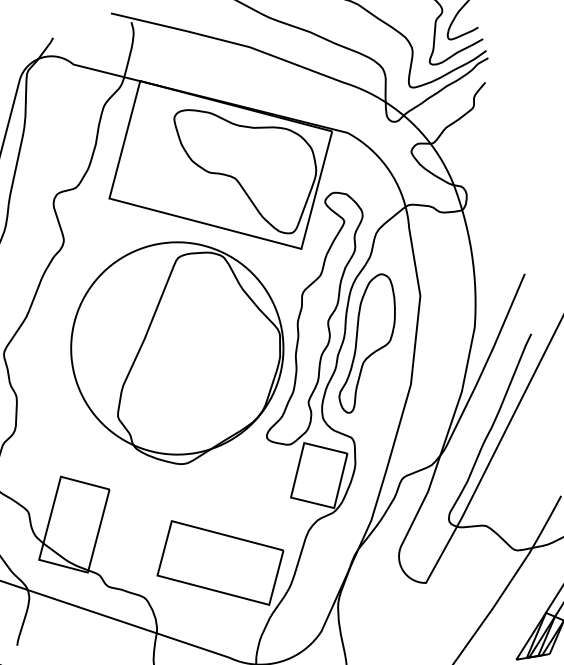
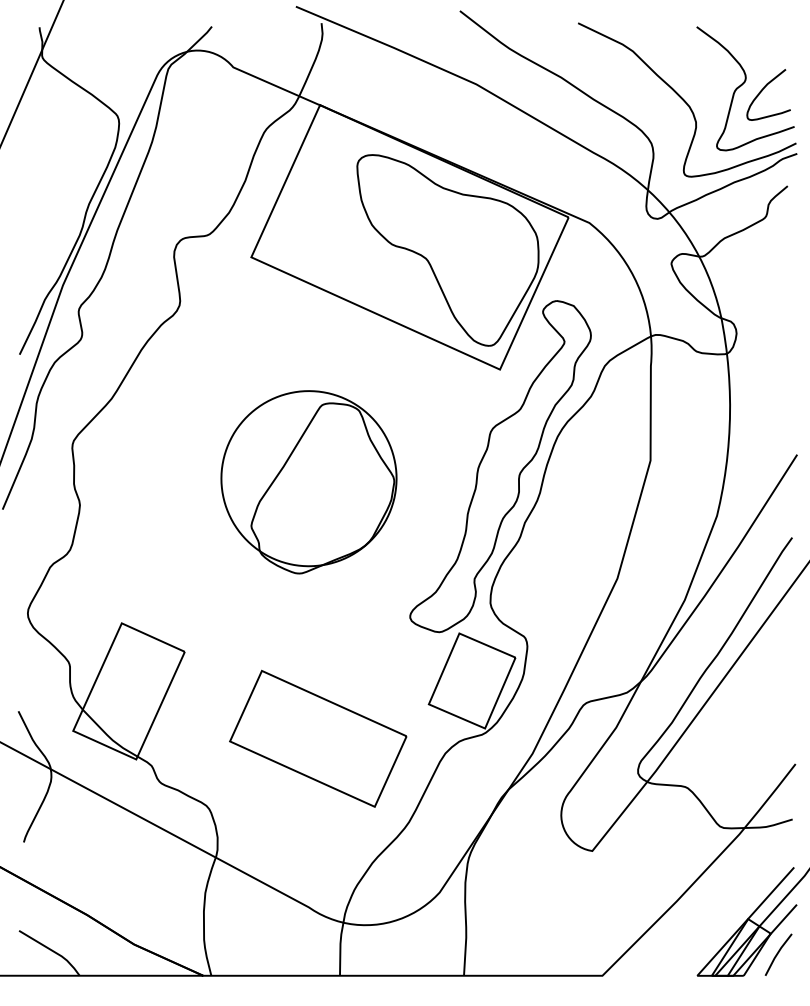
part: (365, 343) -> (565, 512), removed
part: (177, 353) -> (308, 482), size x0.6
part: (220, 562) -> (318, 738), moved

